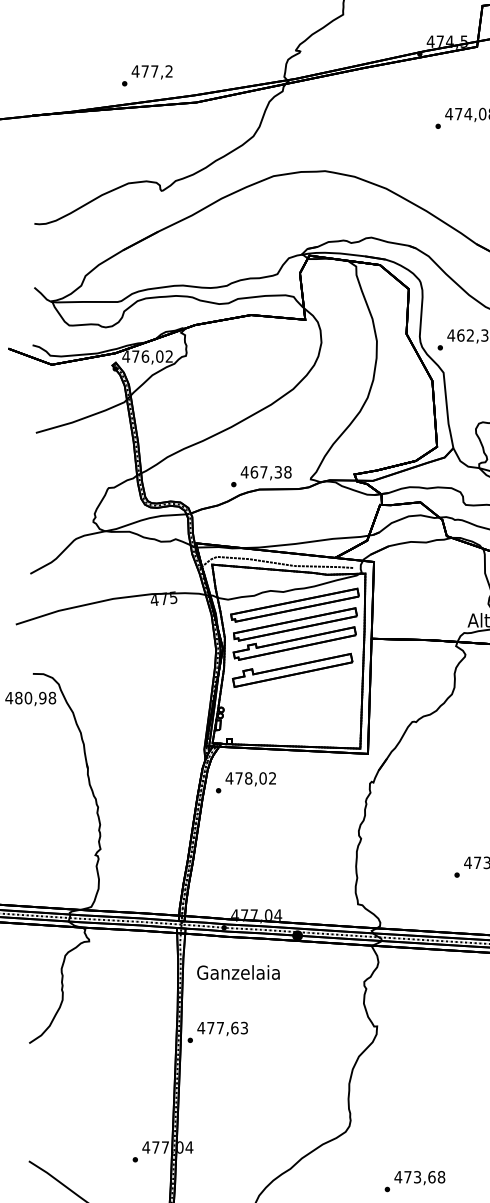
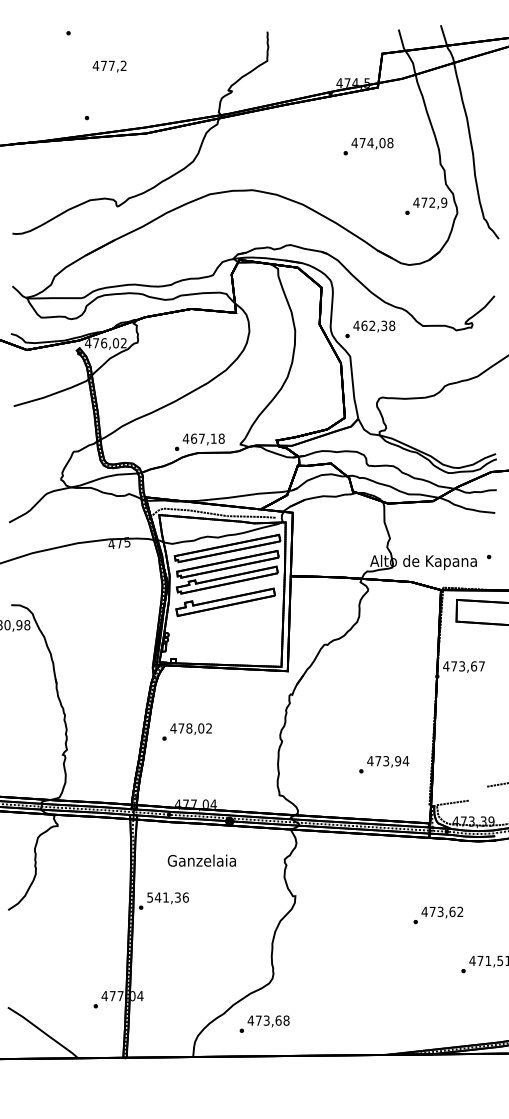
text: (151, 72) -> (109, 66), moved
text: (277, 471) -> (213, 438), 467,38 -> 467,18
text: (245, 782) -> (186, 731), moved
text: (237, 972) -> (201, 860), moved
text: (222, 1028) -> (167, 897), 477,63 -> 541,36
text: (414, 1180) -> (264, 1023), moved

